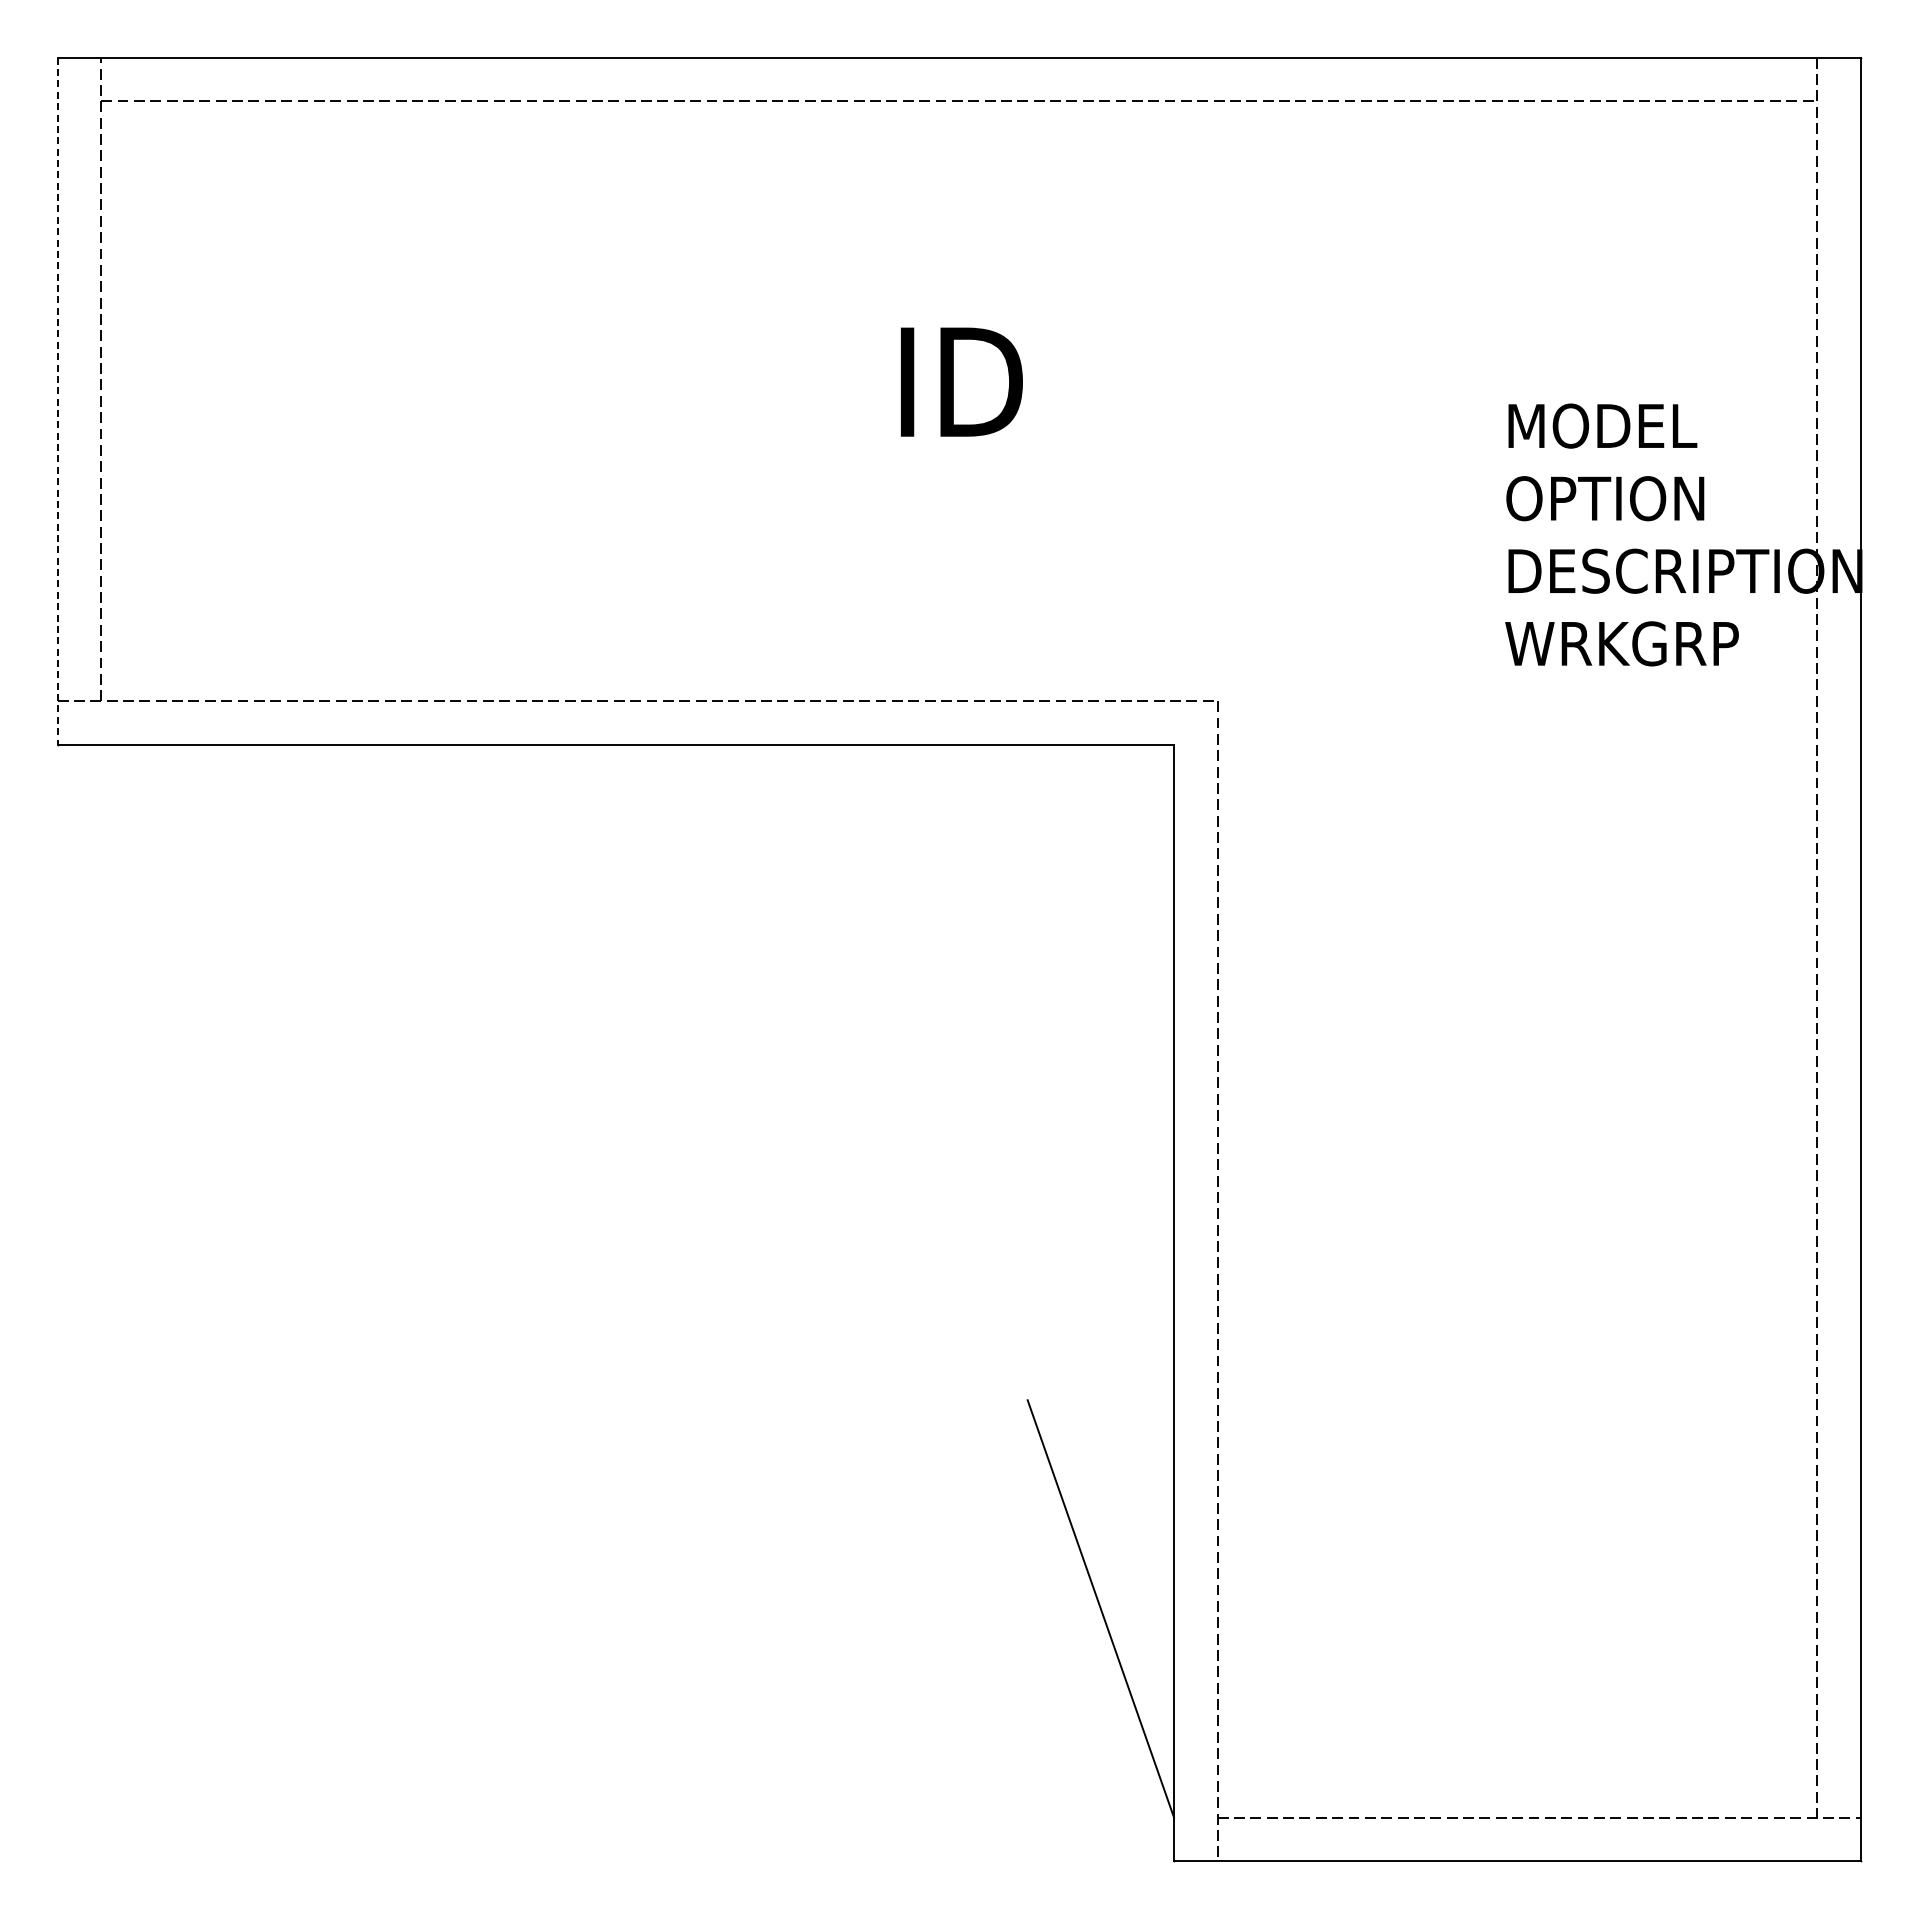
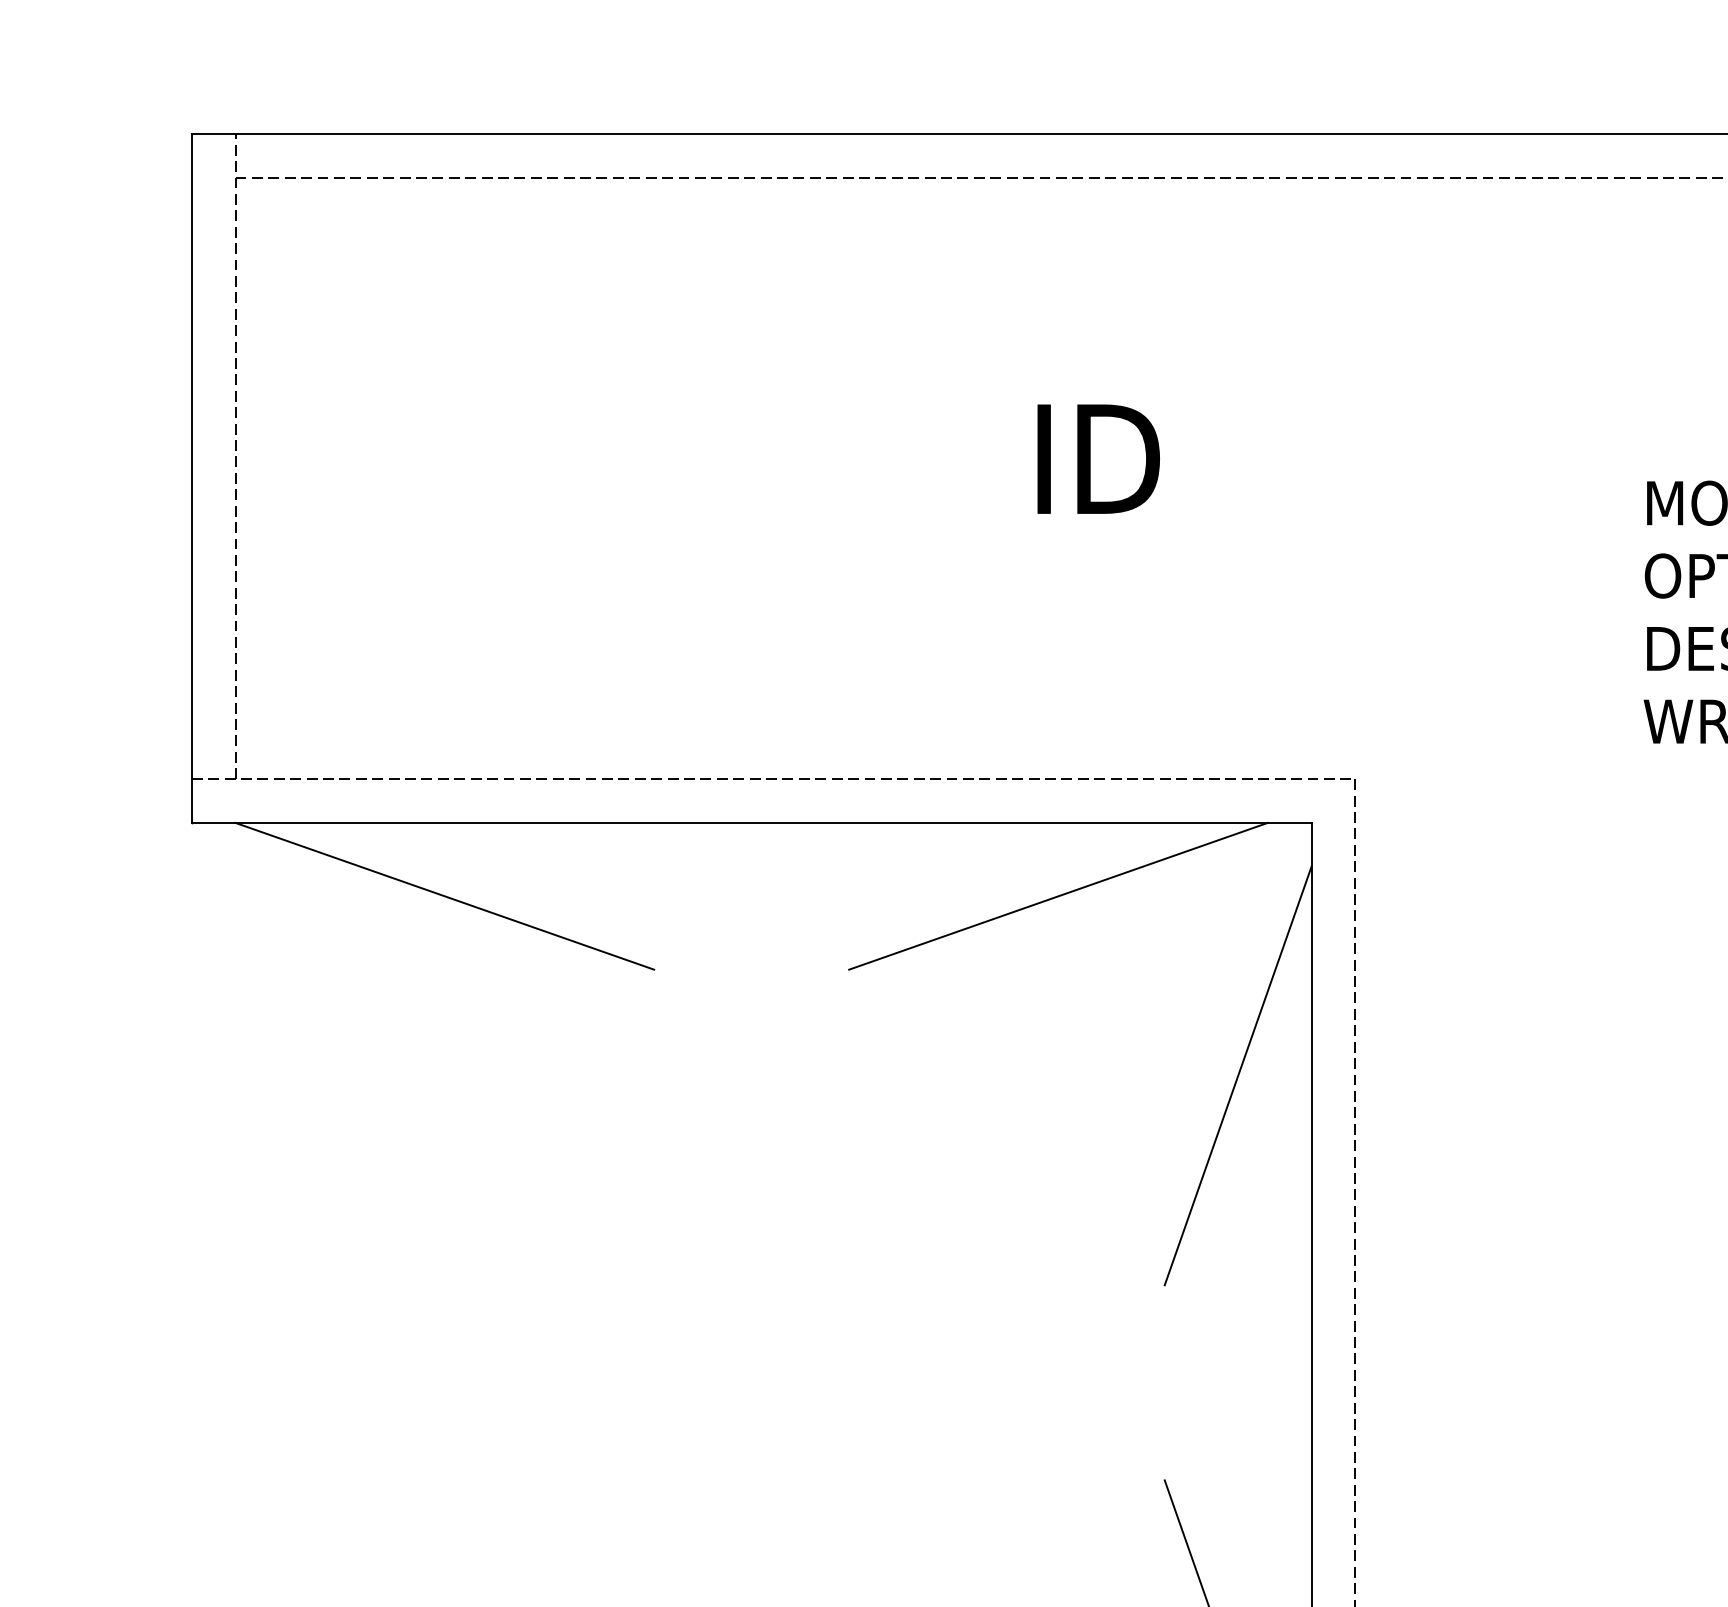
line: (57, 401) -> (191, 478), dashed -> solid
line: (309, 817) -> (444, 895), added
line: (921, 817) -> (1058, 895), added
line: (1100, 996) -> (1237, 1075), added

